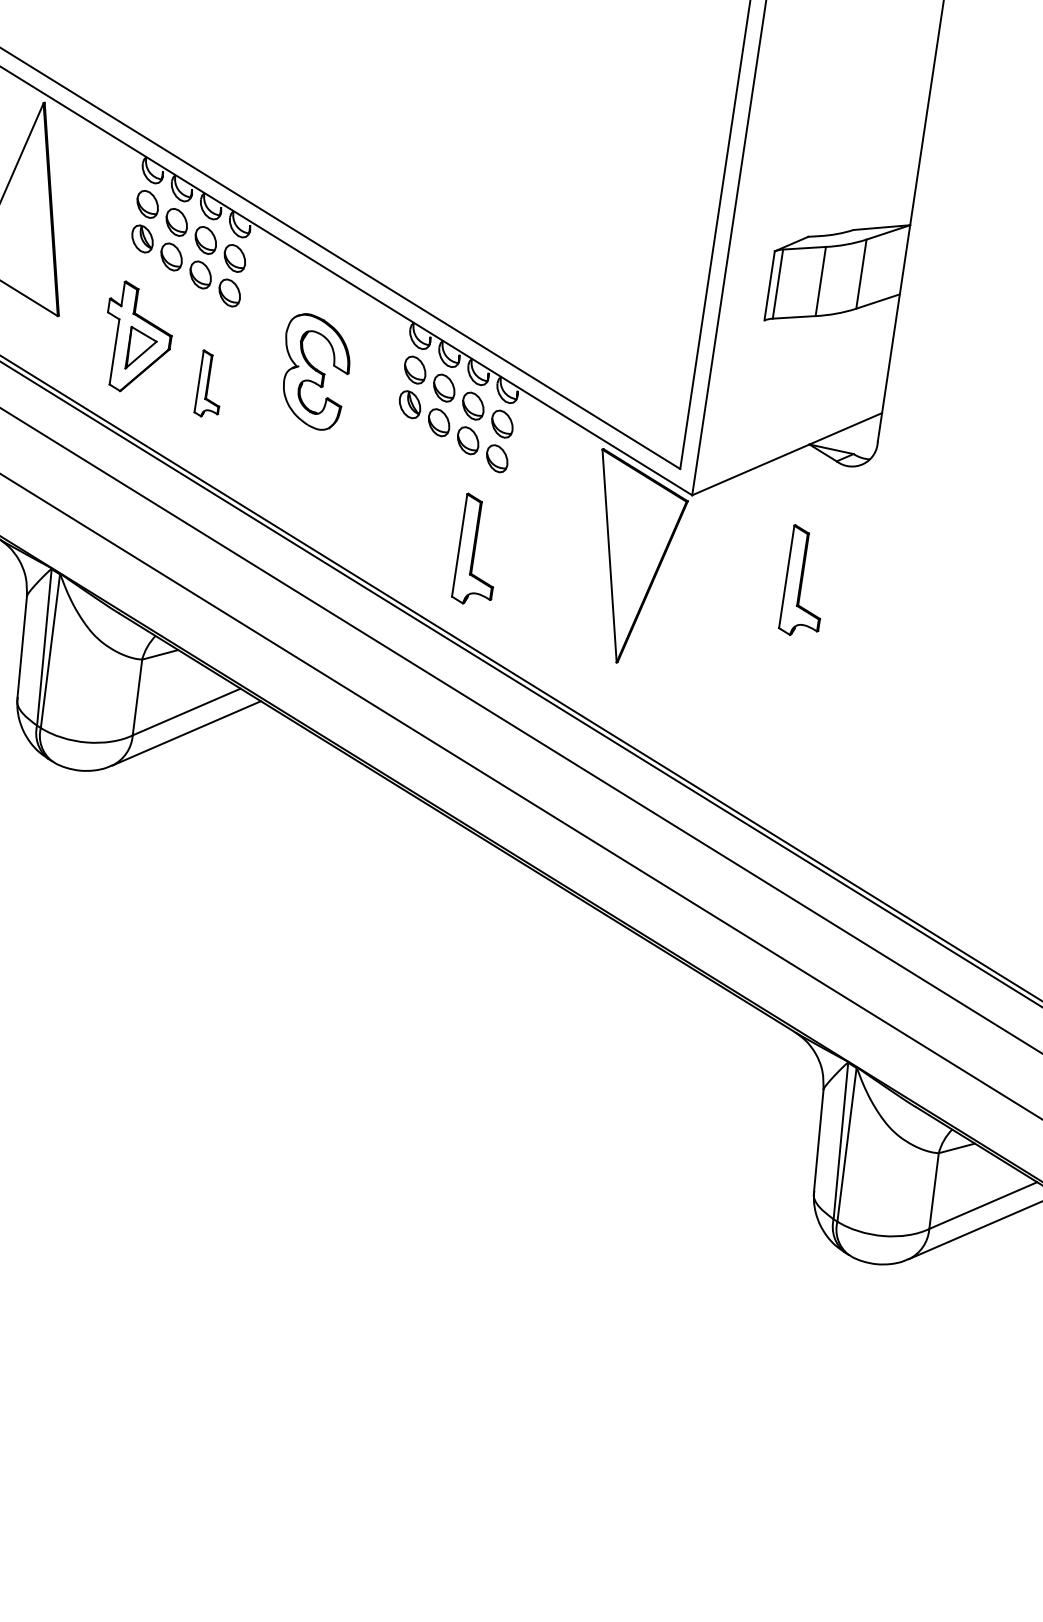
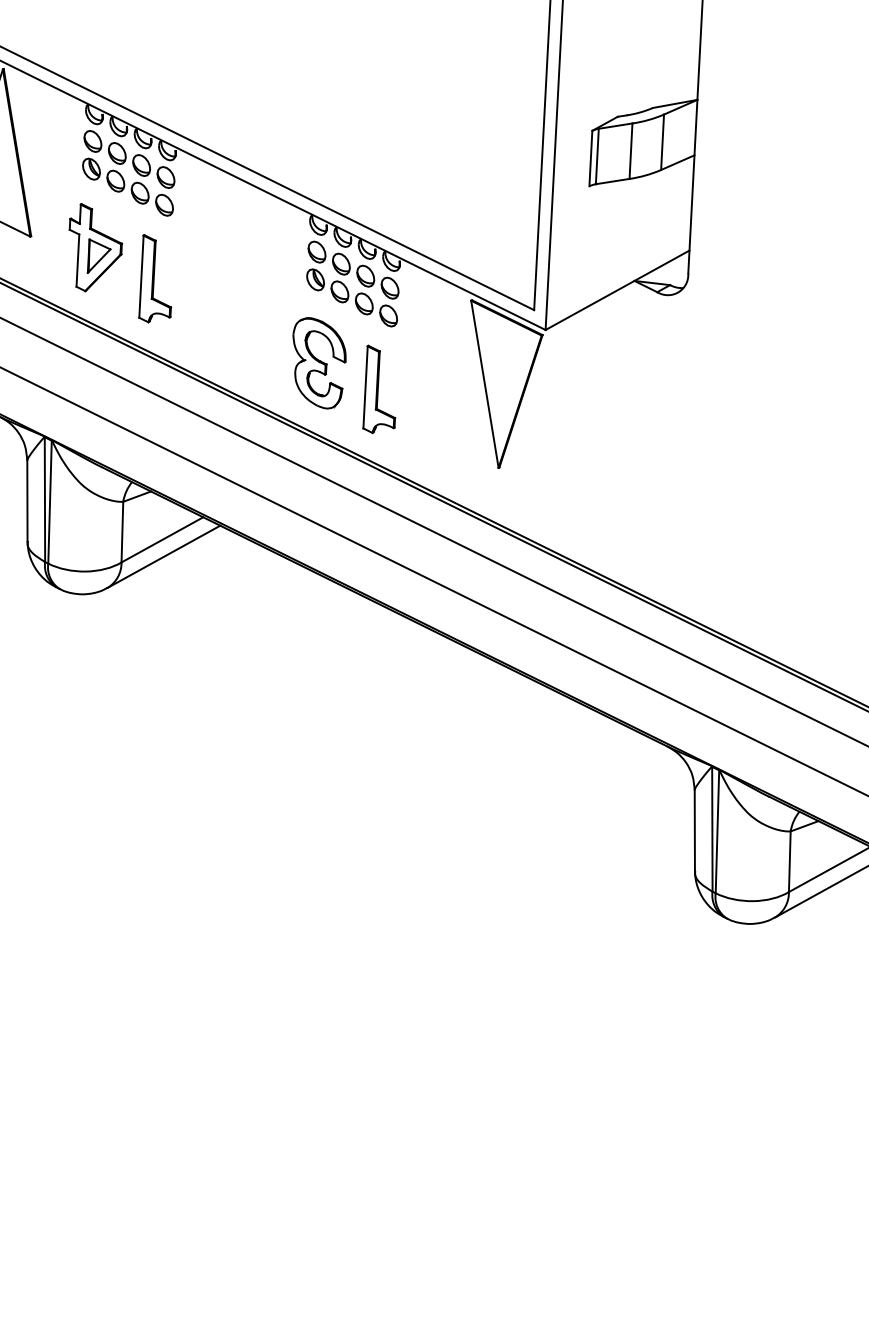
part: (315, 372) -> (319, 363), moved
part: (209, 383) -> (155, 278), size x1.67
part: (803, 581) -> (640, 389), removed

